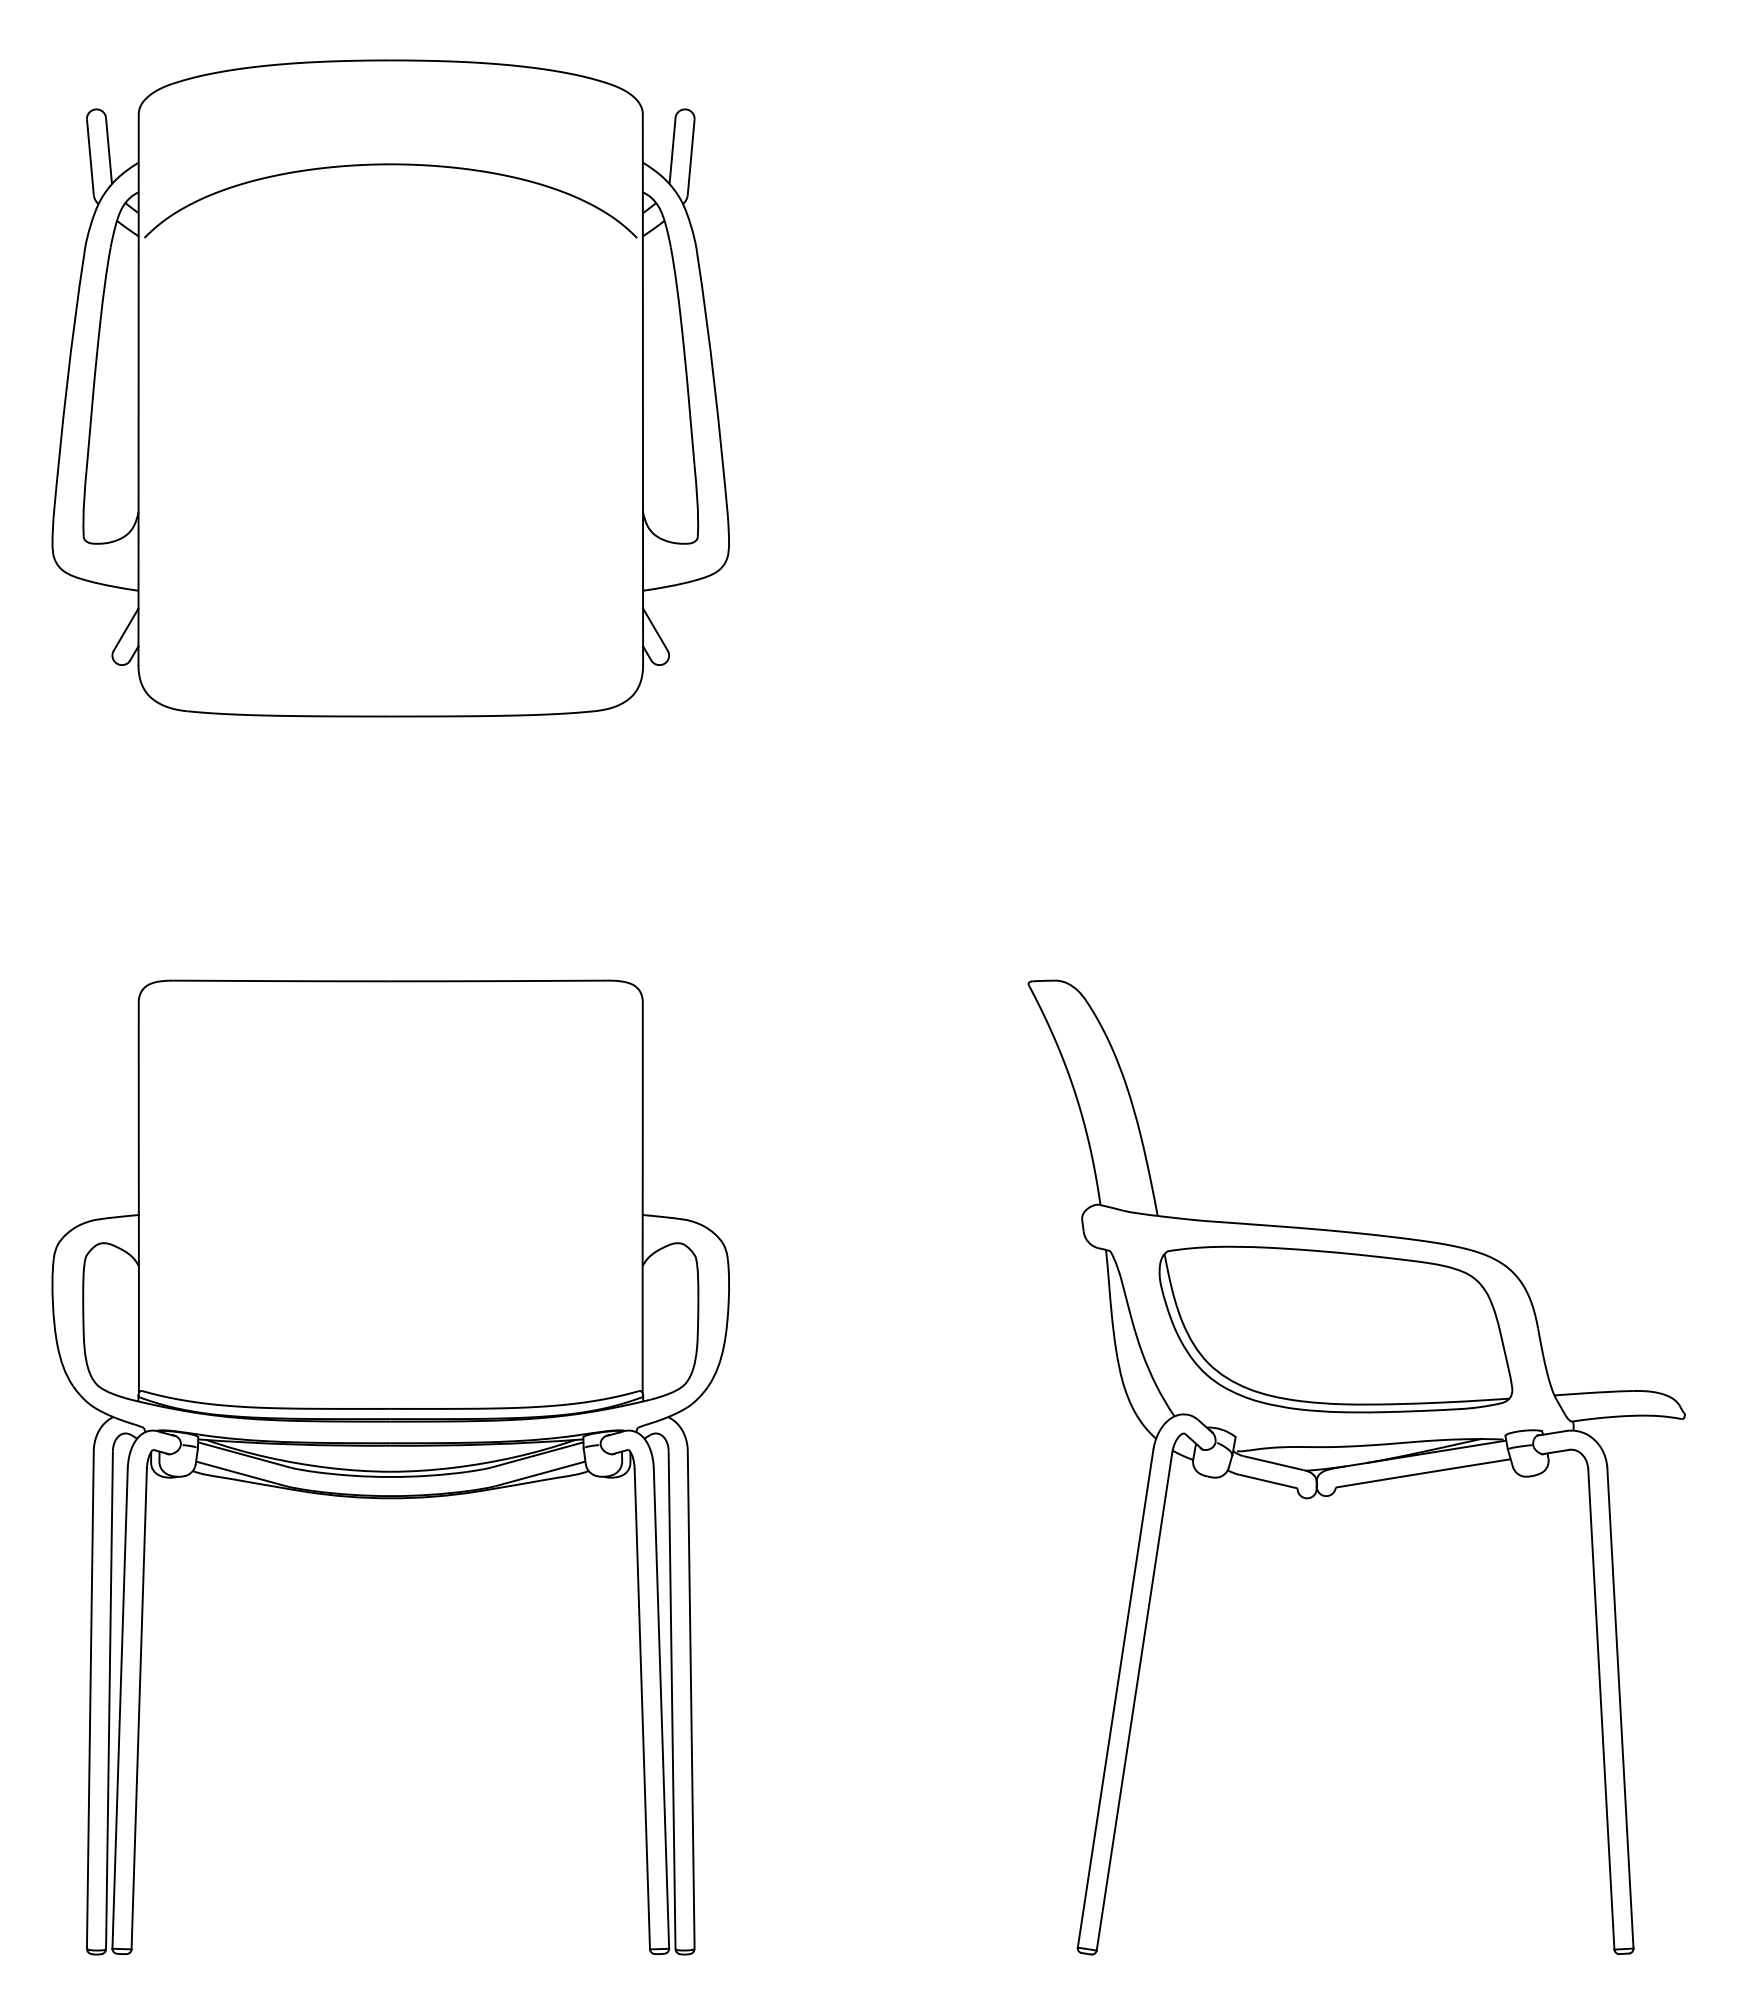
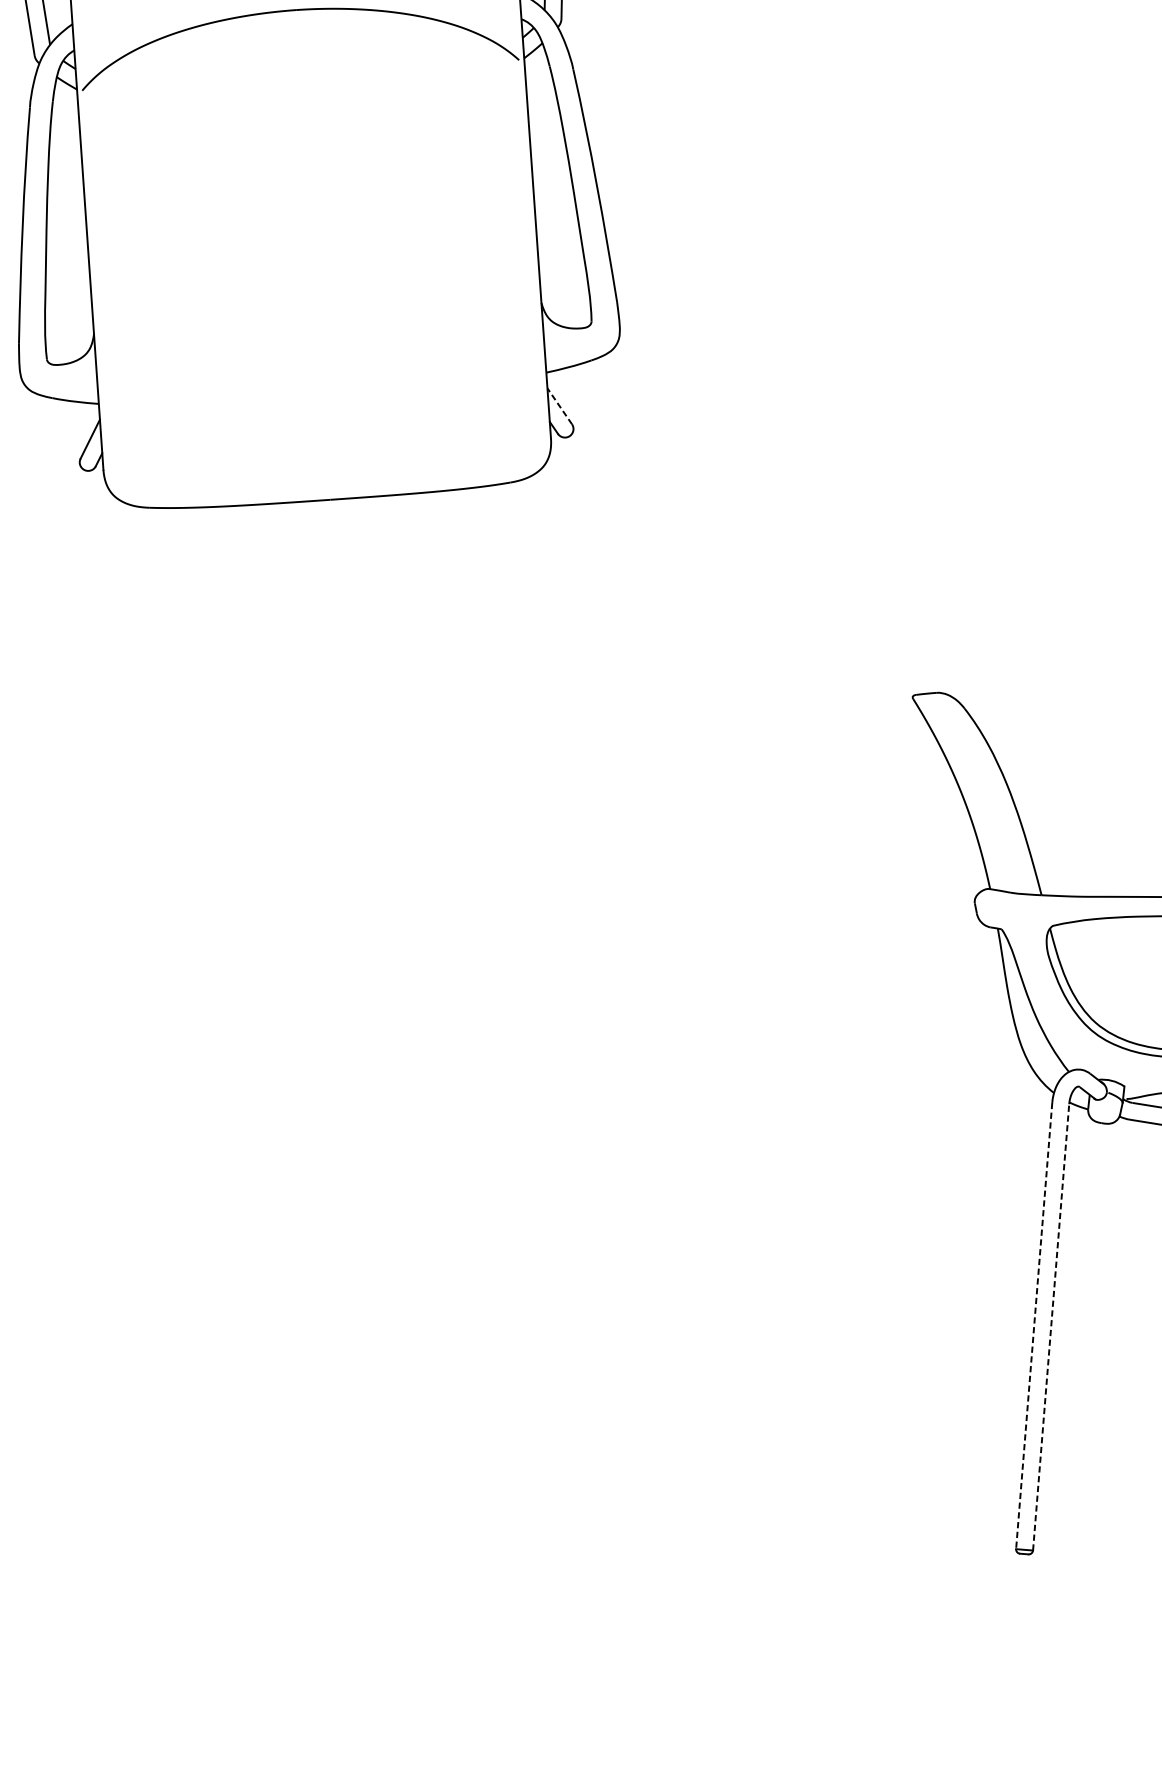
line: (655, 629) -> (559, 406), solid -> dashed
part: (390, 1467) -> (376, 1165), removed
line: (1115, 1698) -> (1034, 1325), solid -> dashed
line: (1134, 1701) -> (1051, 1327), solid -> dashed

